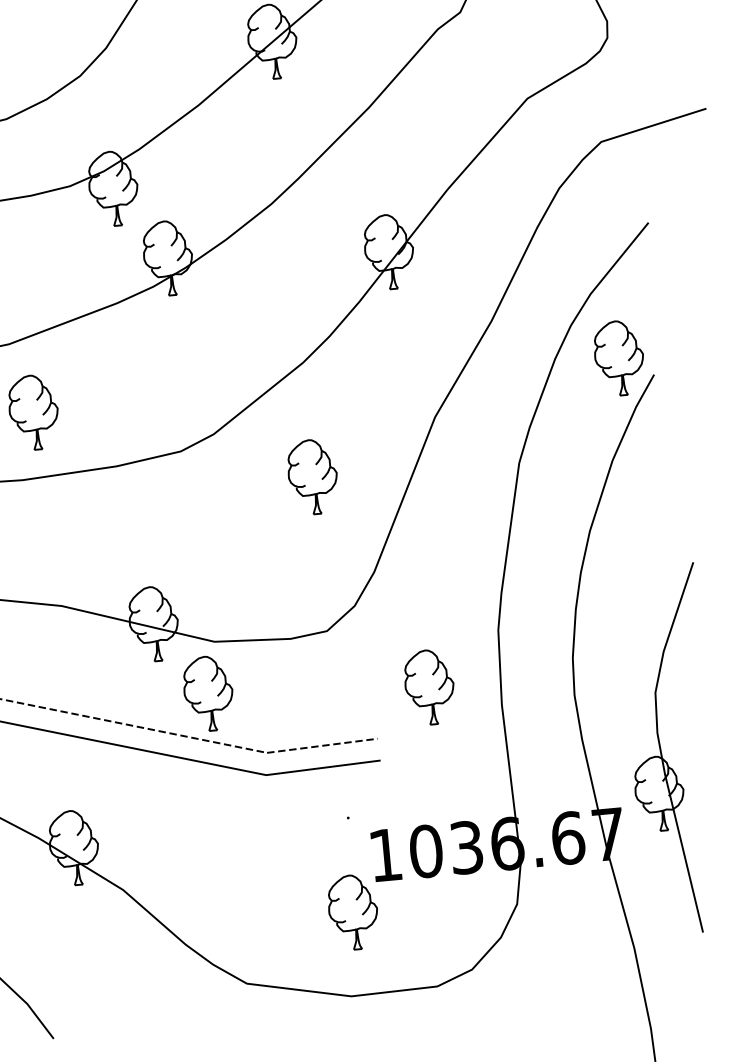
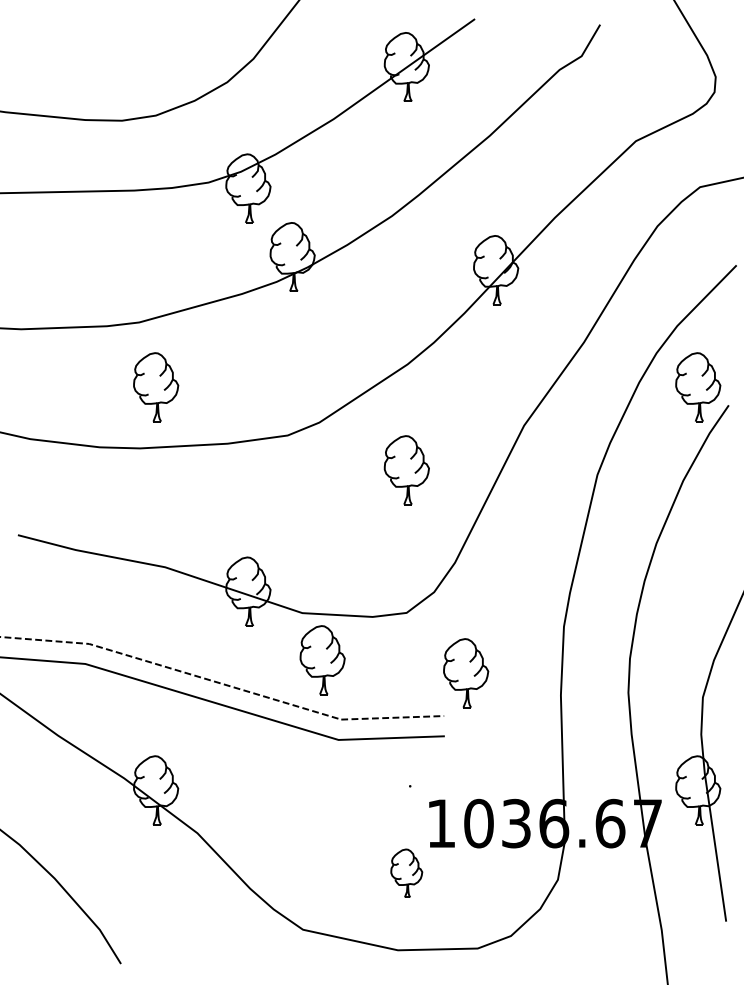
part: (430, 687) -> (466, 673), moved
part: (208, 693) -> (322, 660), moved
part: (352, 912) -> (406, 873), size x0.7

